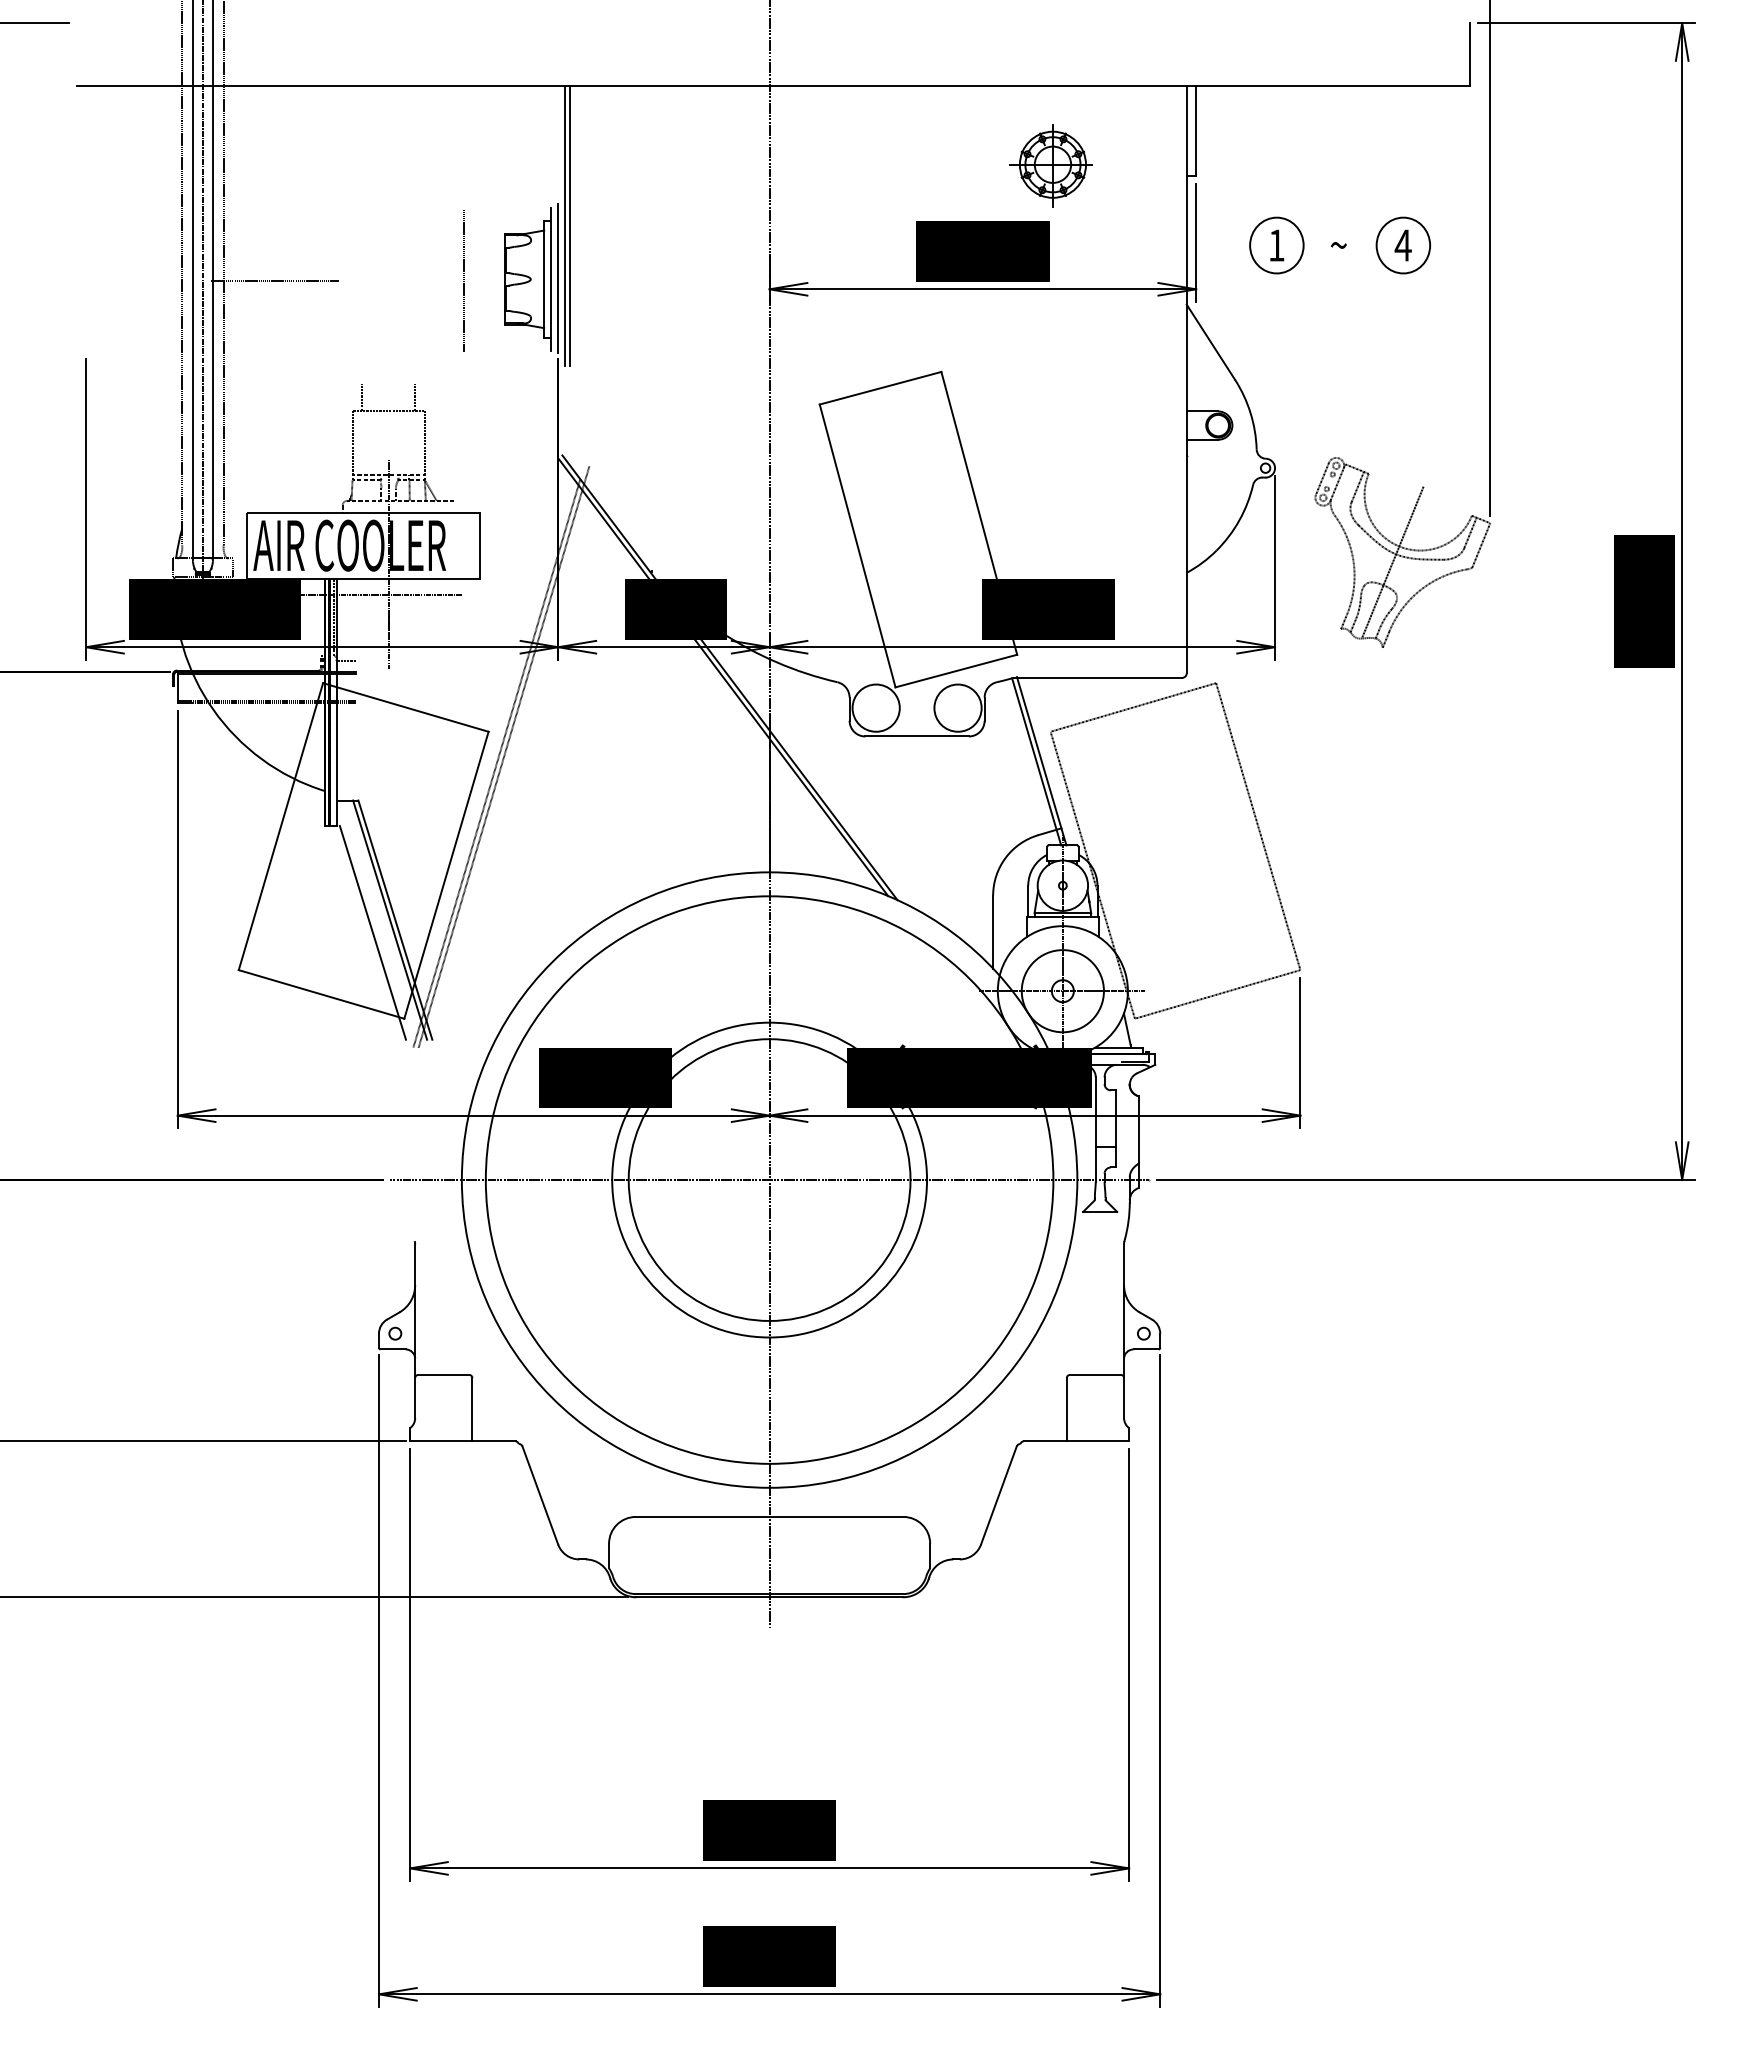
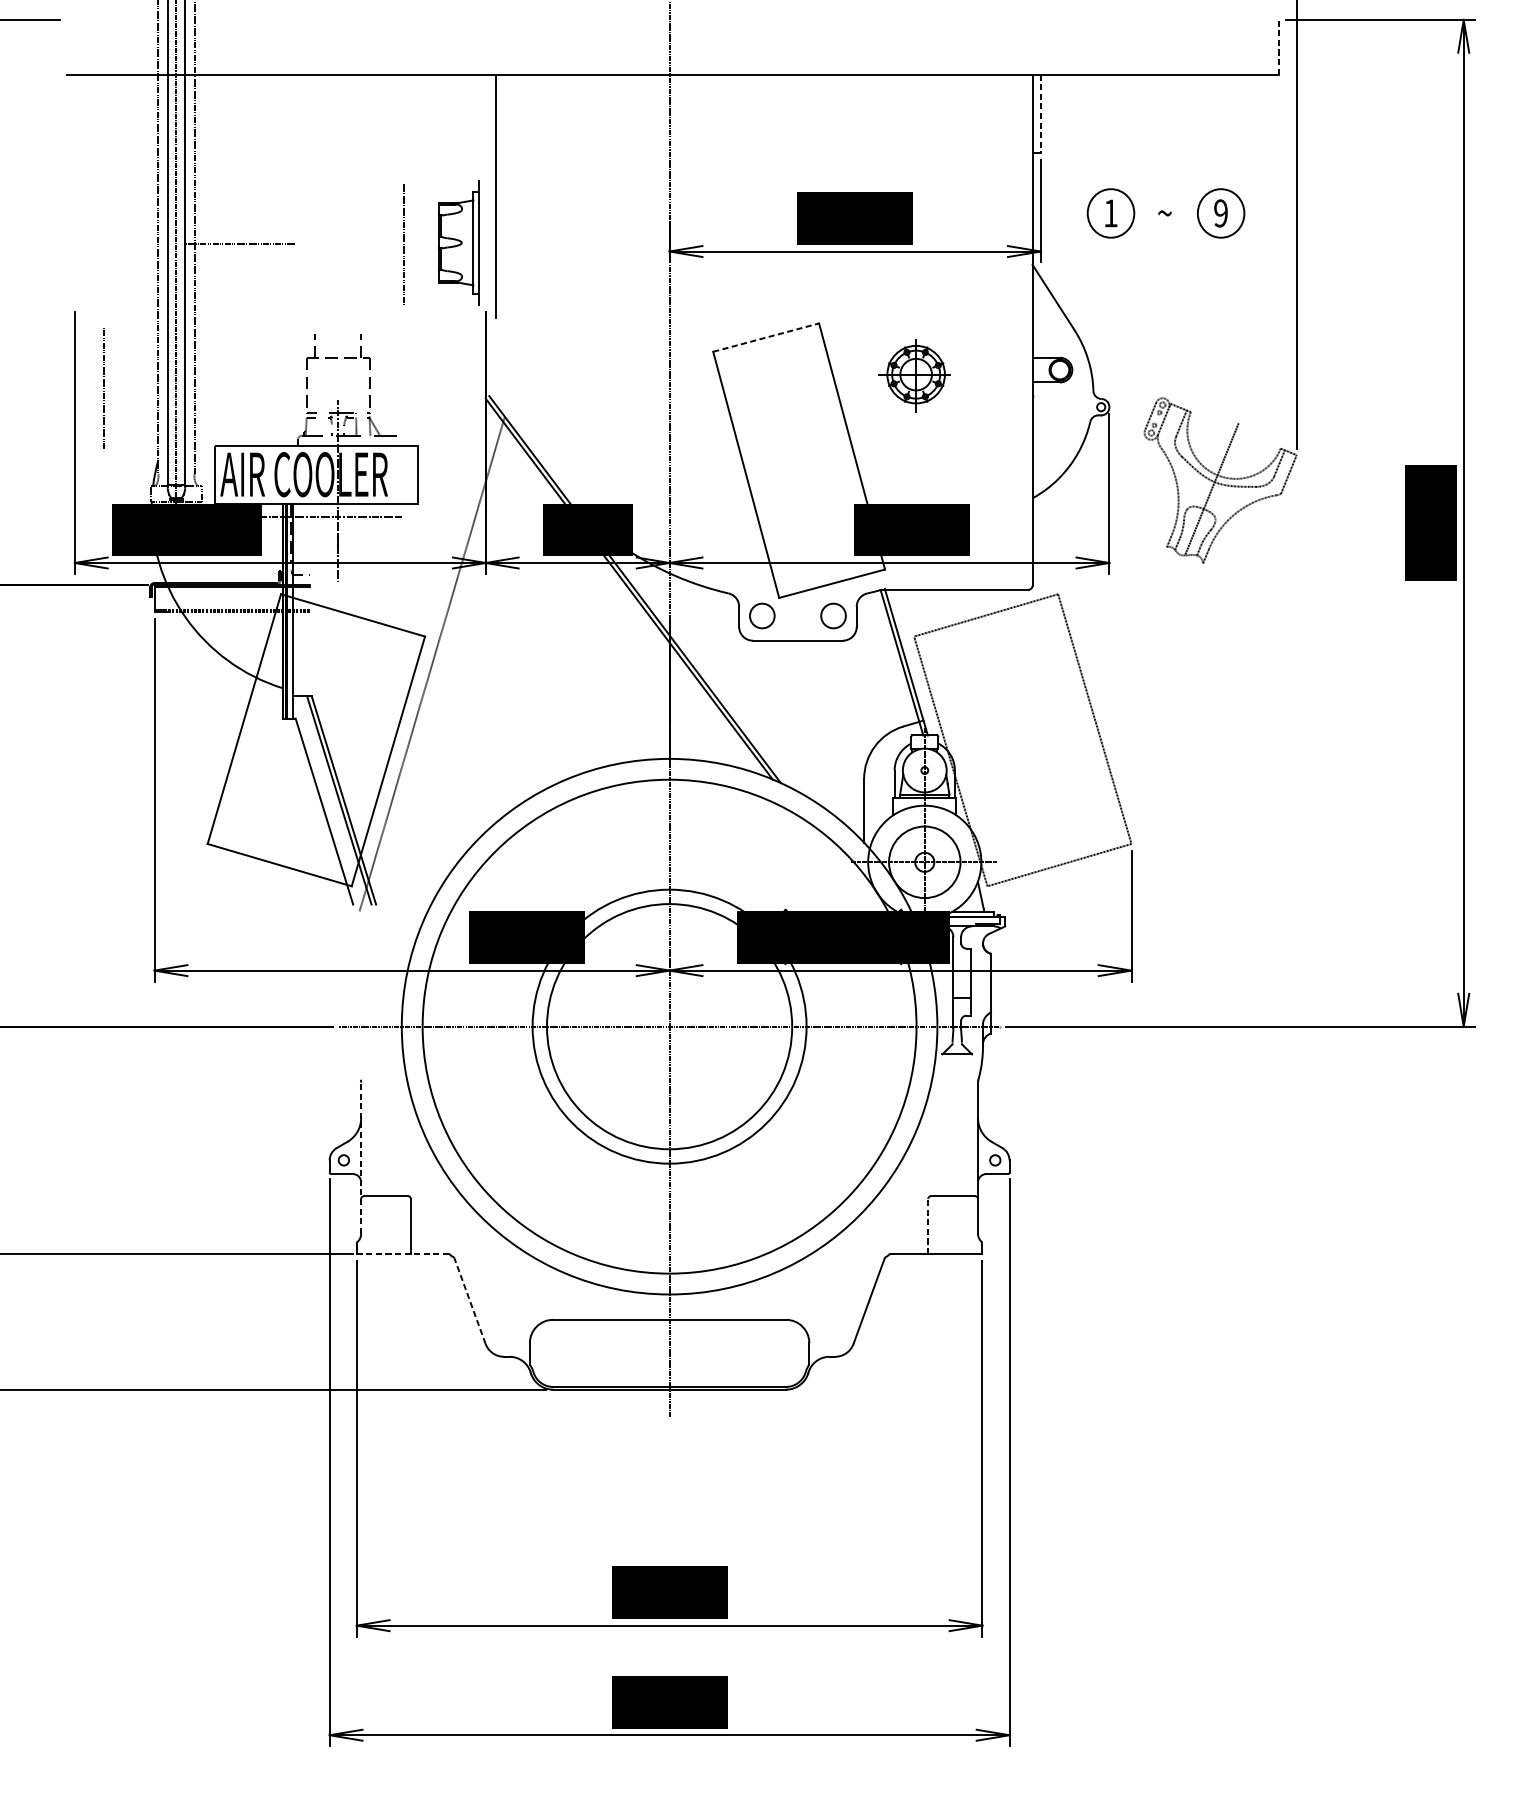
line: (1470, 54) -> (1279, 47), solid -> dashed
line: (1196, 131) -> (1041, 114), solid -> dashed
part: (1050, 165) -> (914, 375), moved
line: (564, 226) -> (491, 196), removed
text: (1402, 245) -> (1220, 213), 4 -> 9
line: (558, 278) -> (485, 242), removed
line: (880, 388) -> (766, 337), solid -> dashed
line: (119, 446) -> (103, 388), added
circle: (875, 707) -> (761, 615), size x0.6
circle: (957, 707) -> (833, 615), size x0.6
line: (503, 756) -> (438, 658), removed
line: (415, 1331) -> (361, 1158), solid -> dashed
line: (1066, 1409) -> (927, 1226), solid -> dashed
line: (462, 1441) -> (402, 1254), solid -> dashed
line: (540, 1495) -> (470, 1301), solid -> dashed

